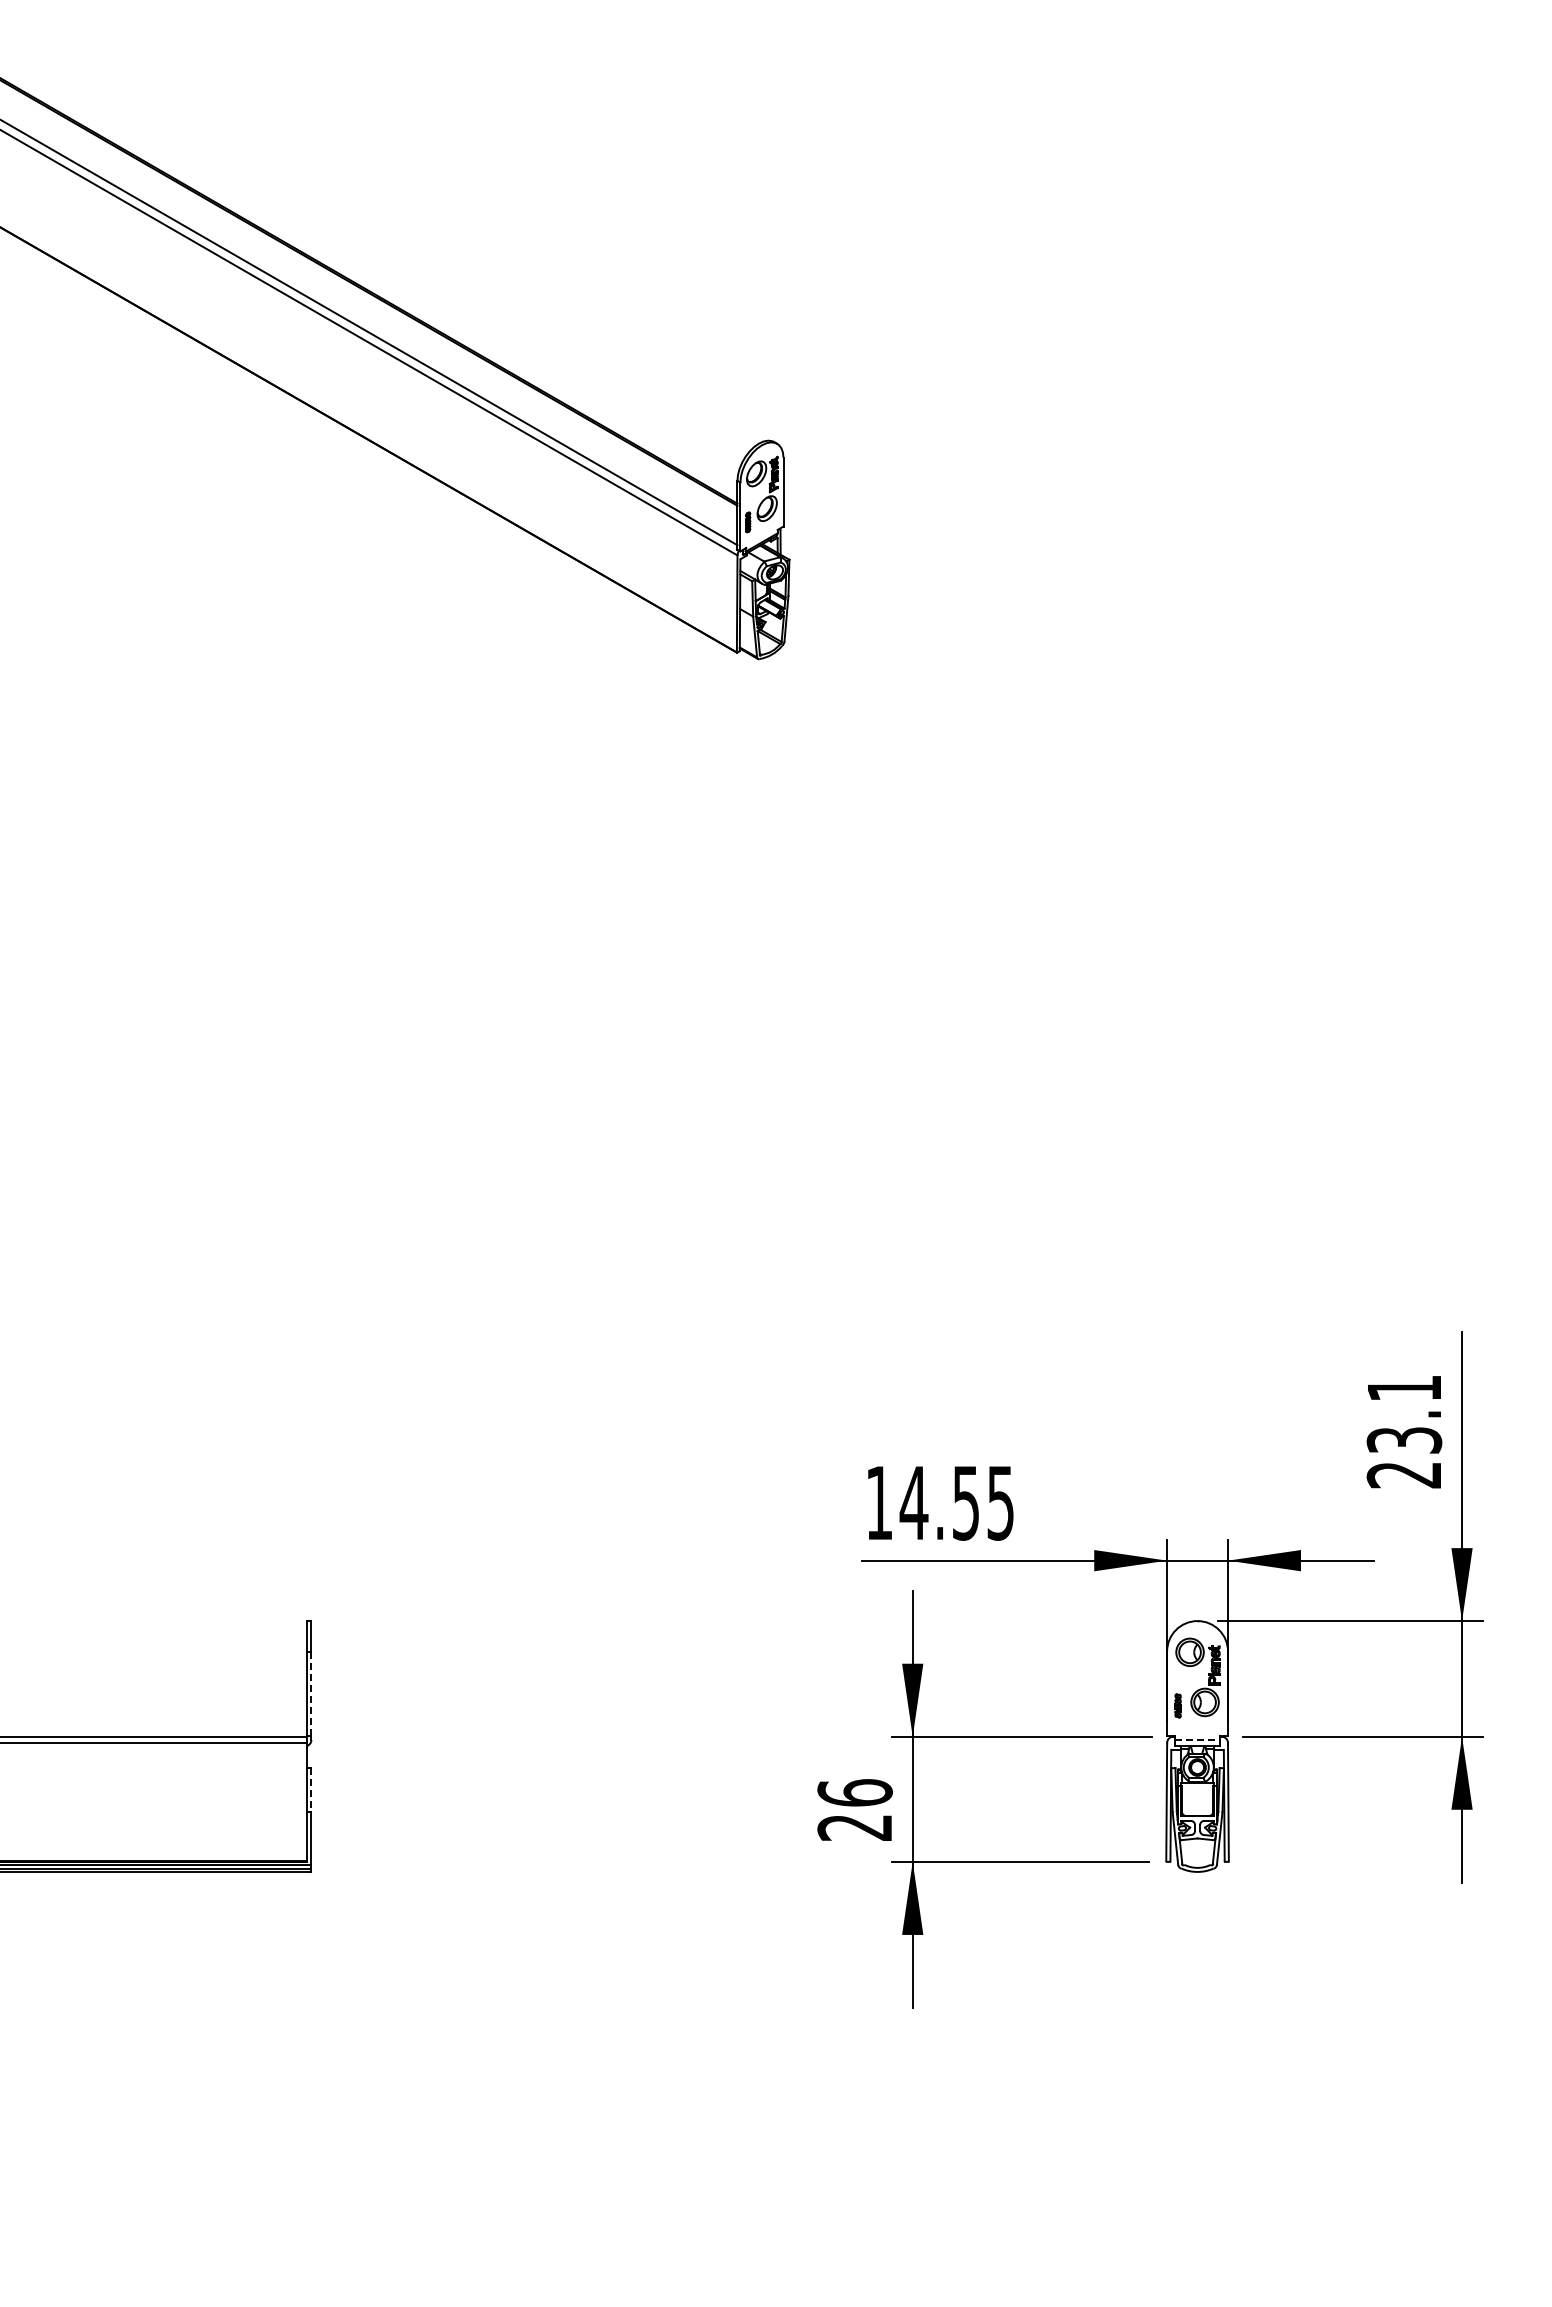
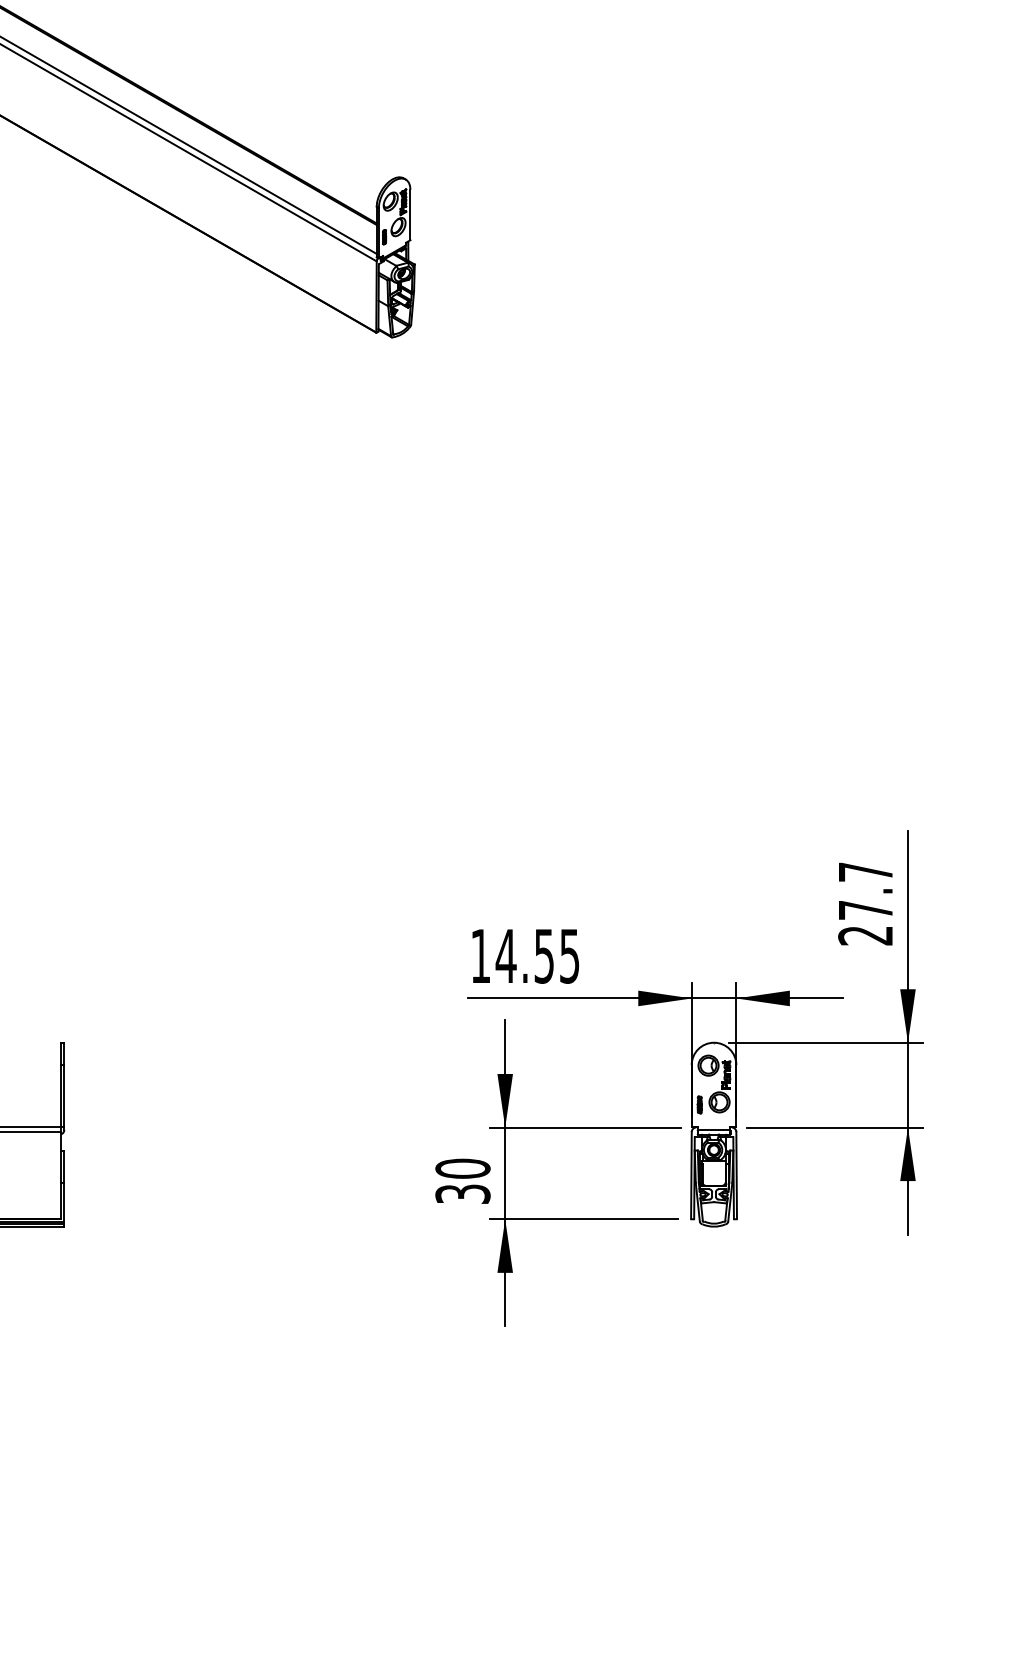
text: (1404, 1414) -> (865, 891), 23.1 -> 27.7
line: (311, 1694) -> (64, 1096), dashed -> solid
line: (1198, 1740) -> (714, 1130), dashed -> solid
line: (311, 1790) -> (64, 1166), dashed -> solid
text: (854, 1809) -> (462, 1180), 26 -> 30

